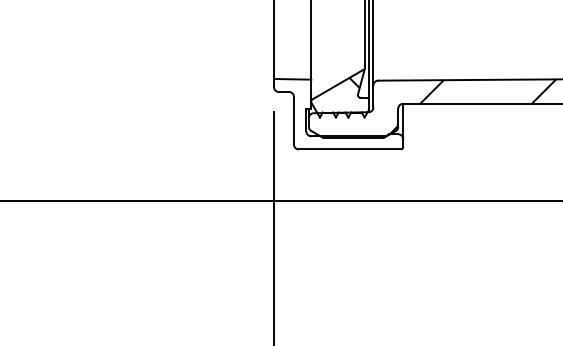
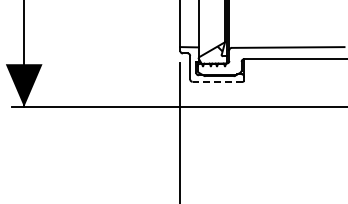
hatch: (473, 106) -> (278, 60), removed
line: (349, 148) -> (217, 81), solid -> dashed

